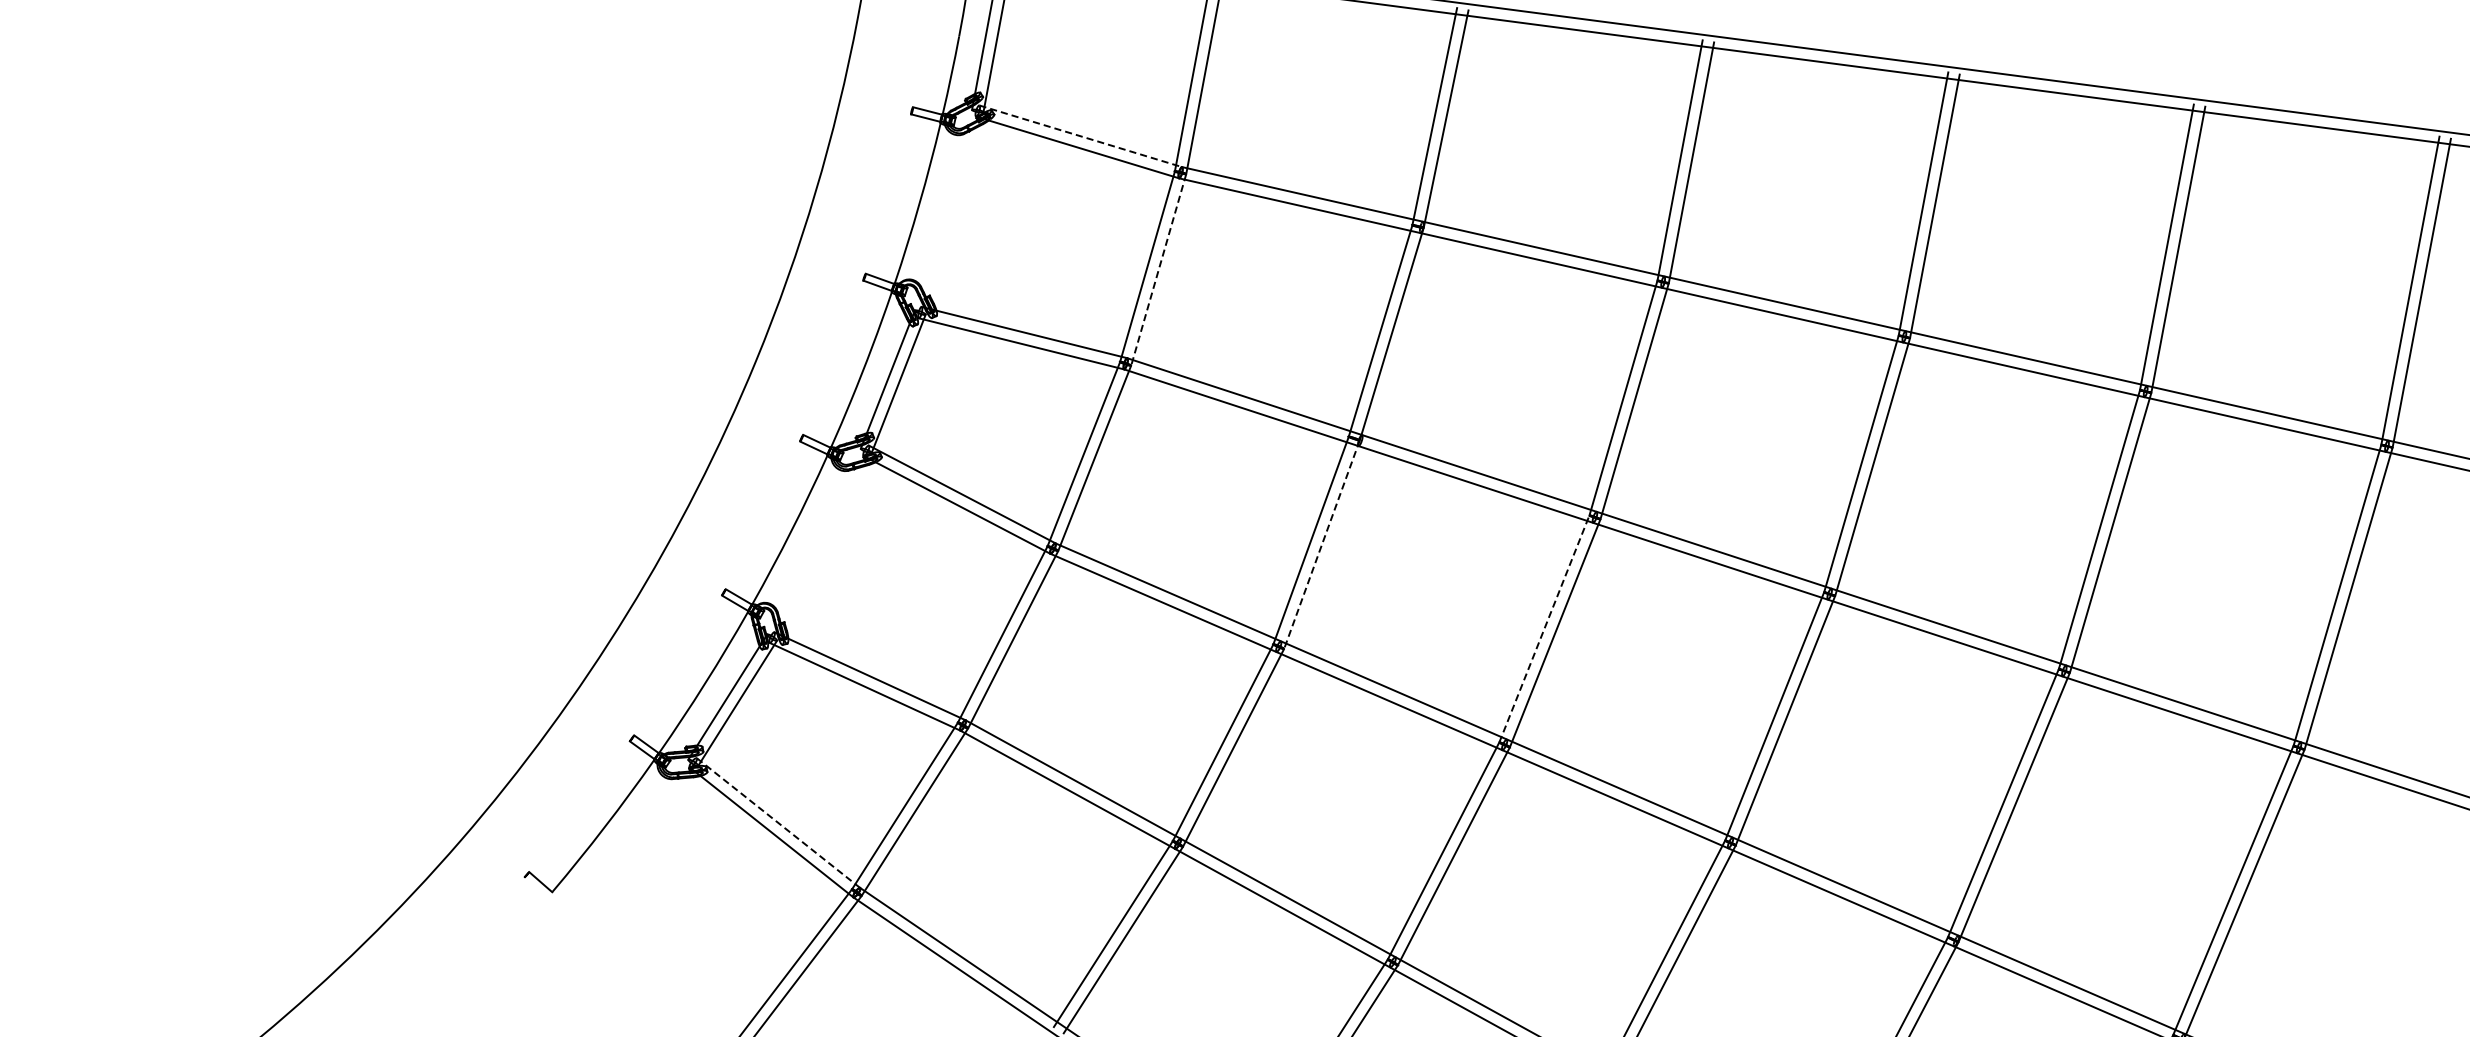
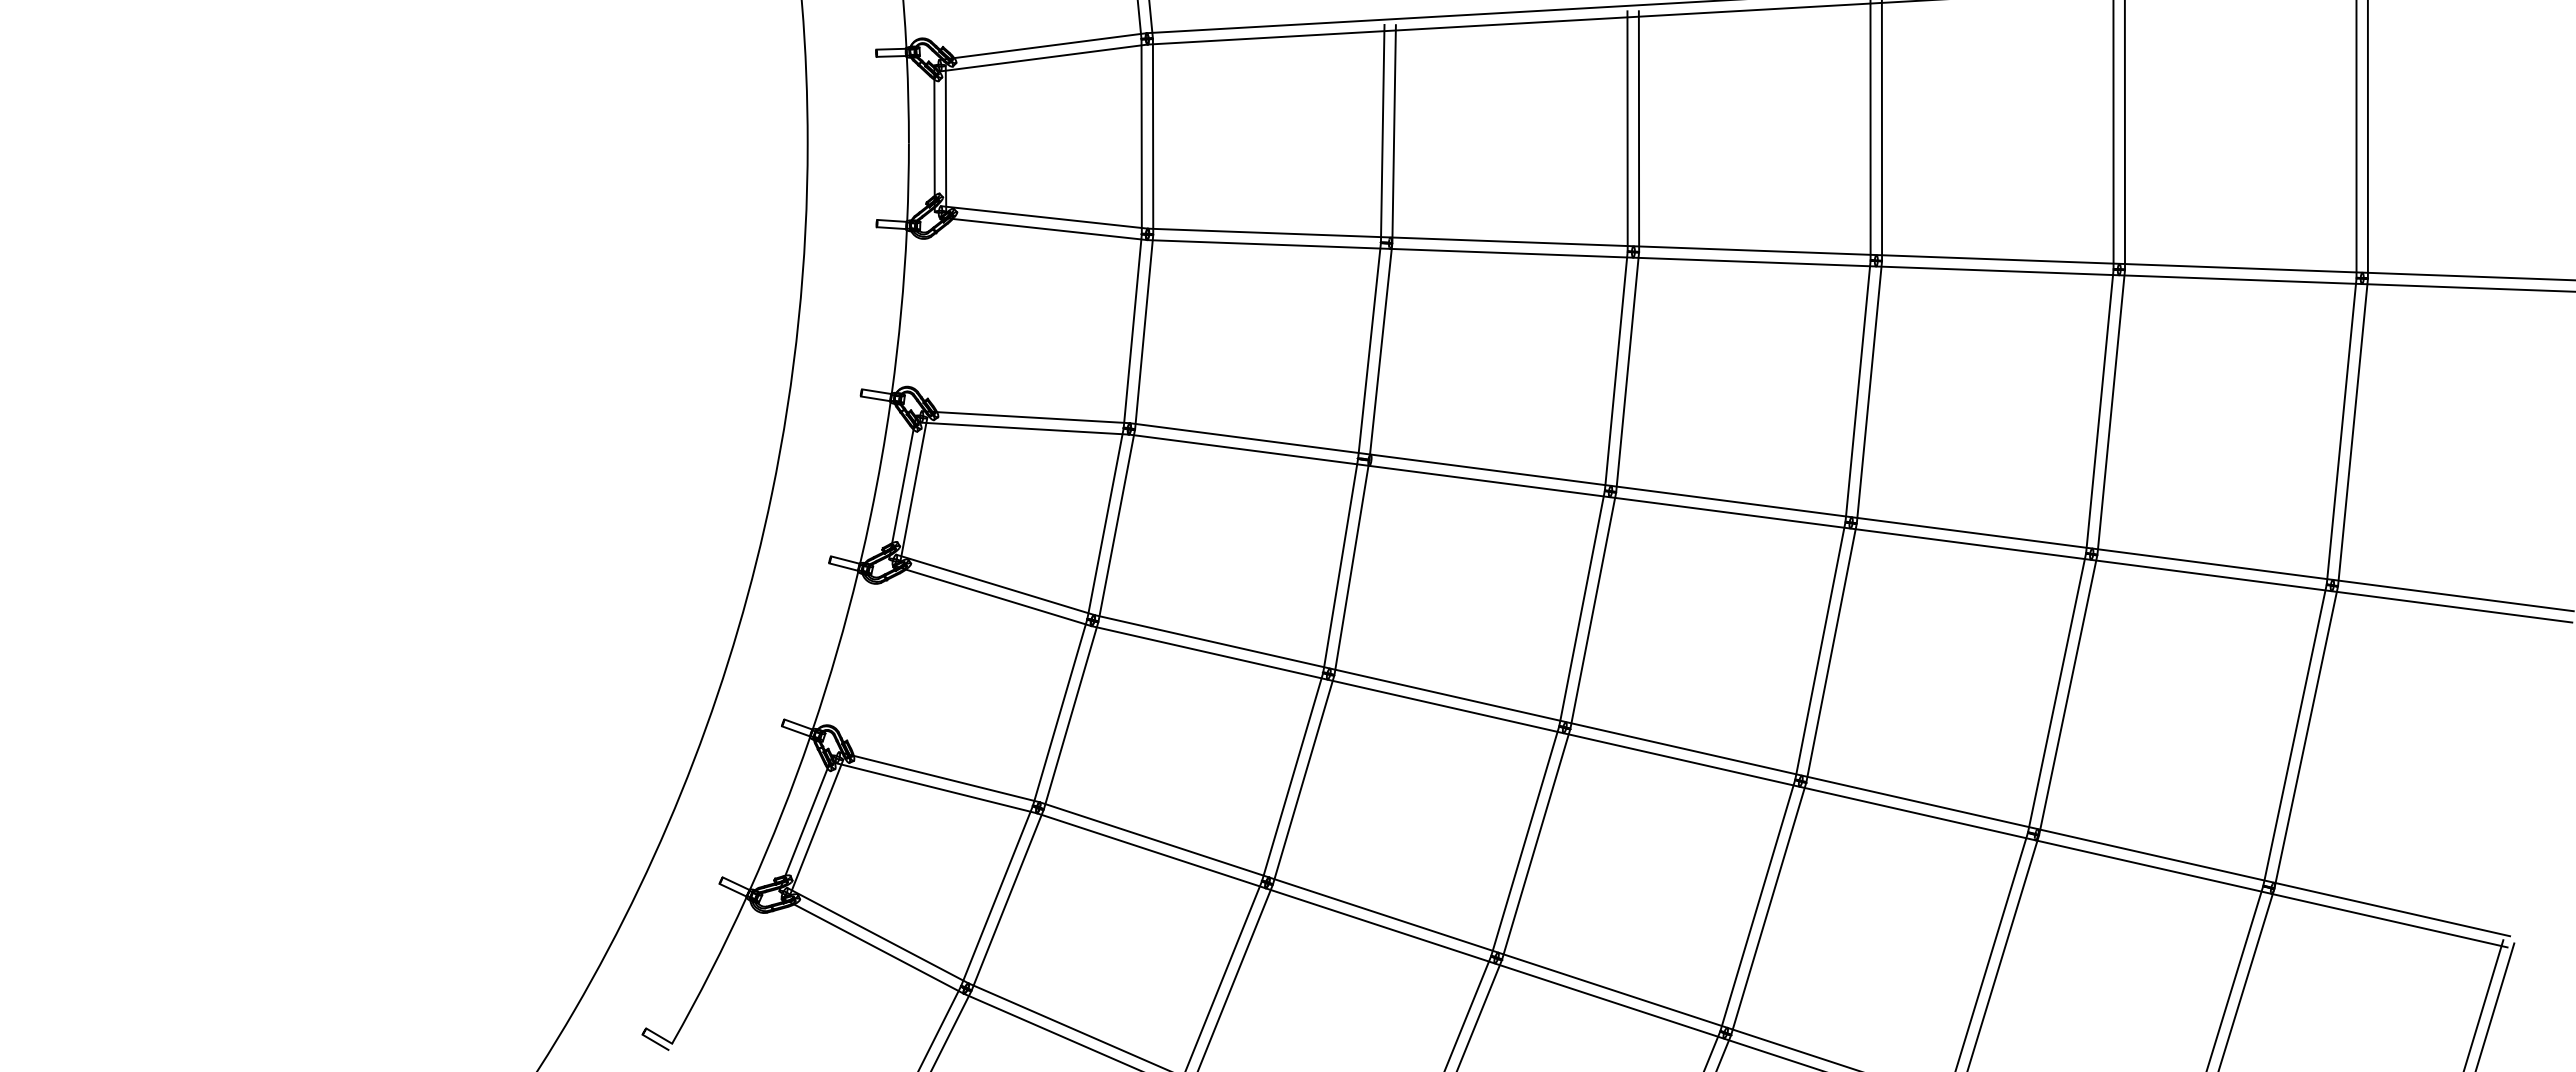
line: (1081, 136) -> (1045, 217), dashed -> solid
line: (1159, 270) -> (1144, 332), dashed -> solid
line: (1321, 544) -> (1351, 567), dashed -> solid
line: (1544, 629) -> (1582, 608), dashed -> solid
line: (779, 822) -> (878, 935), dashed -> solid
line: (536, 886) -> (655, 1041), added

